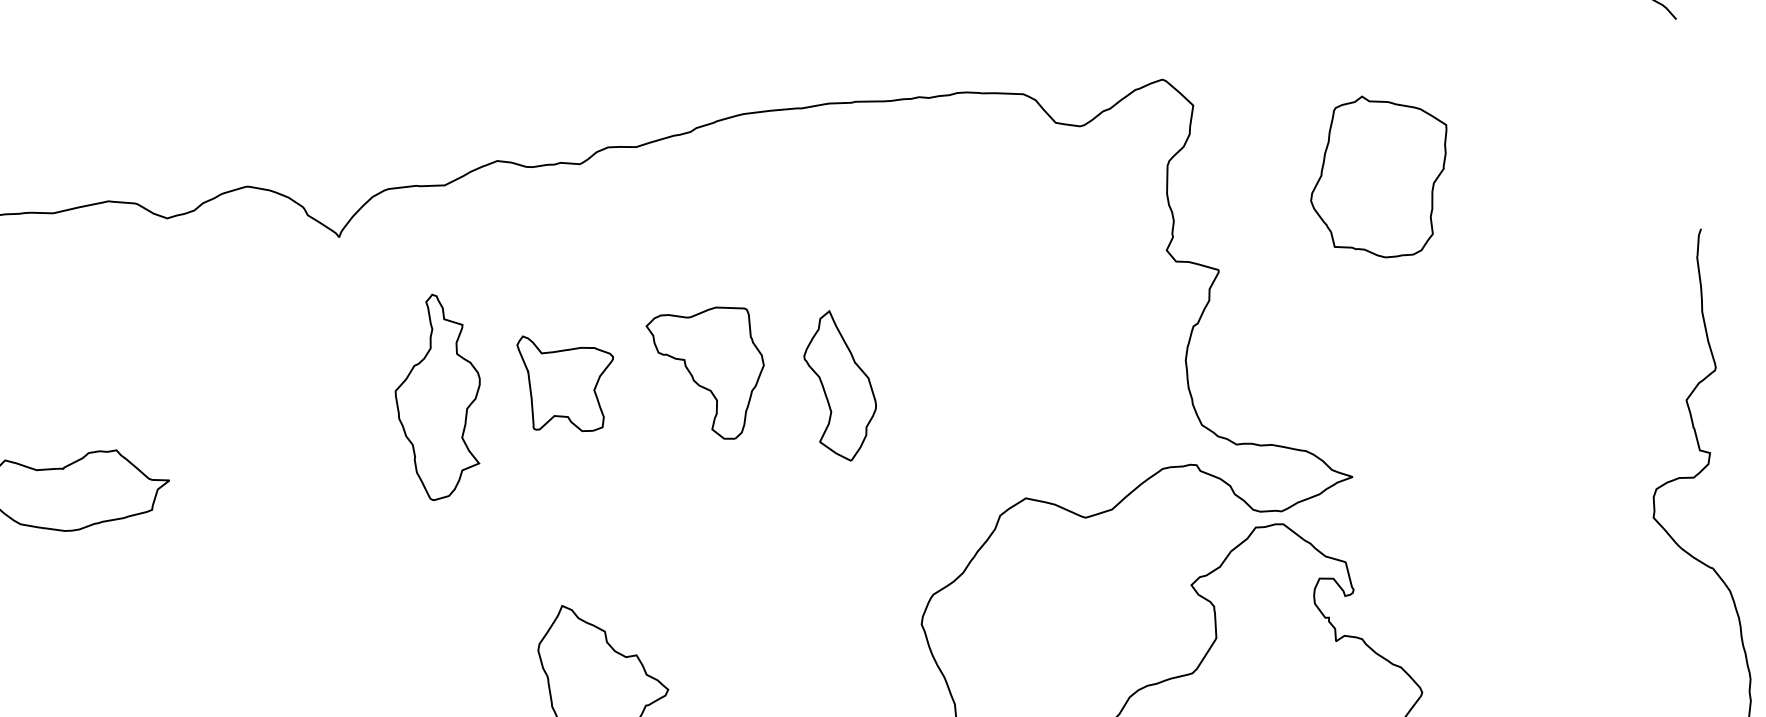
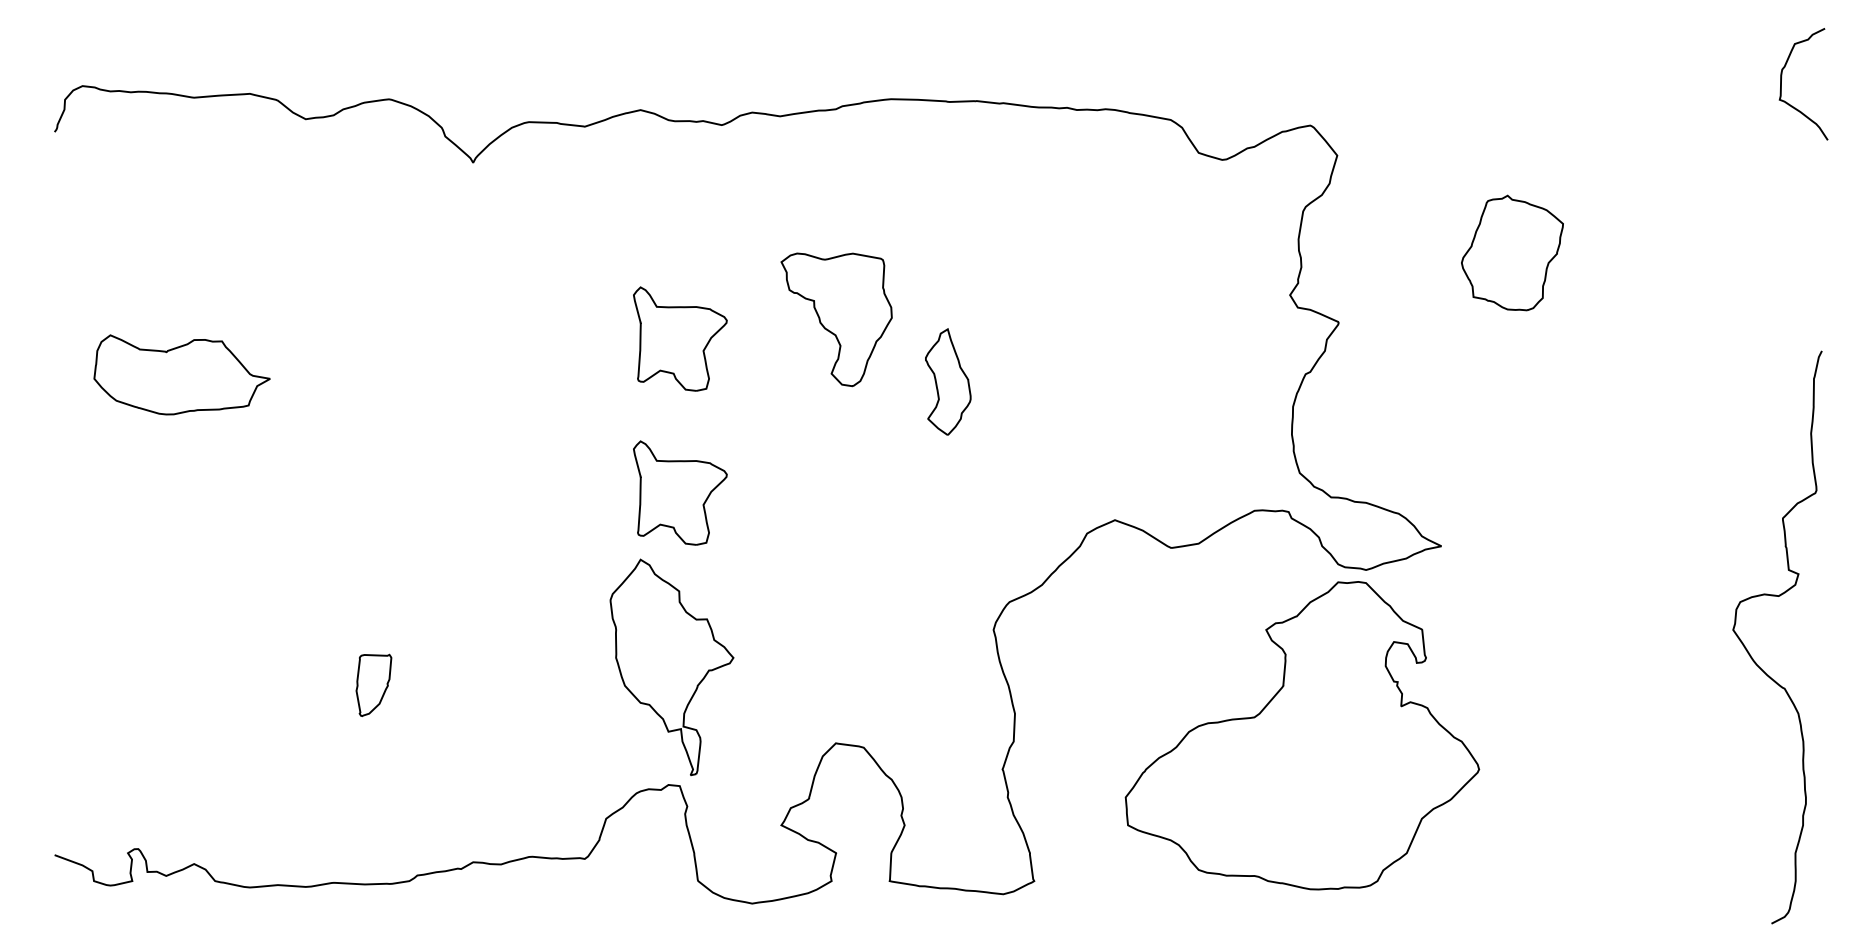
part: (1380, 176) -> (1512, 252), size x0.7
part: (709, 375) -> (836, 319), moved
part: (841, 385) -> (948, 381), size x0.7
part: (438, 396) -> (548, 334), removed
part: (591, 533) -> (680, 492), added

